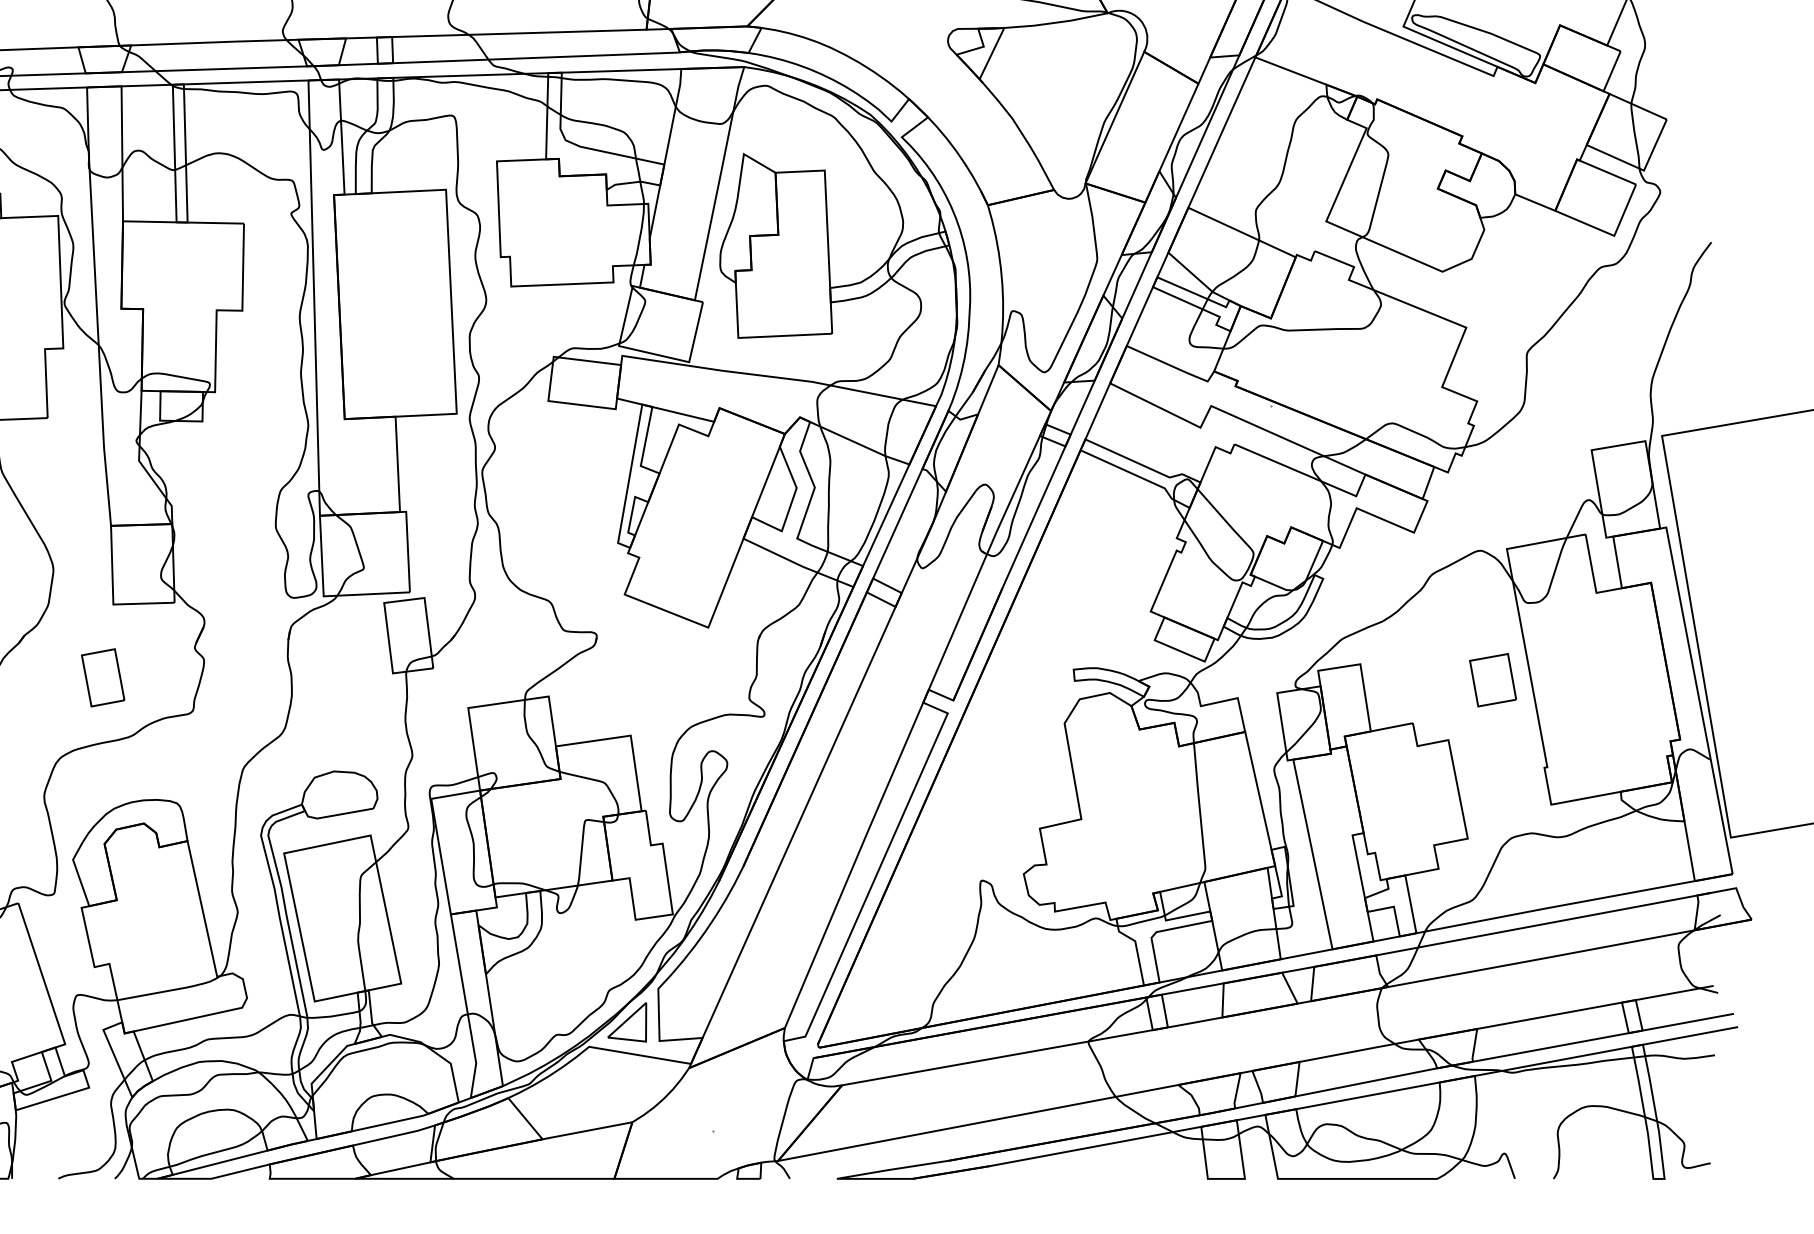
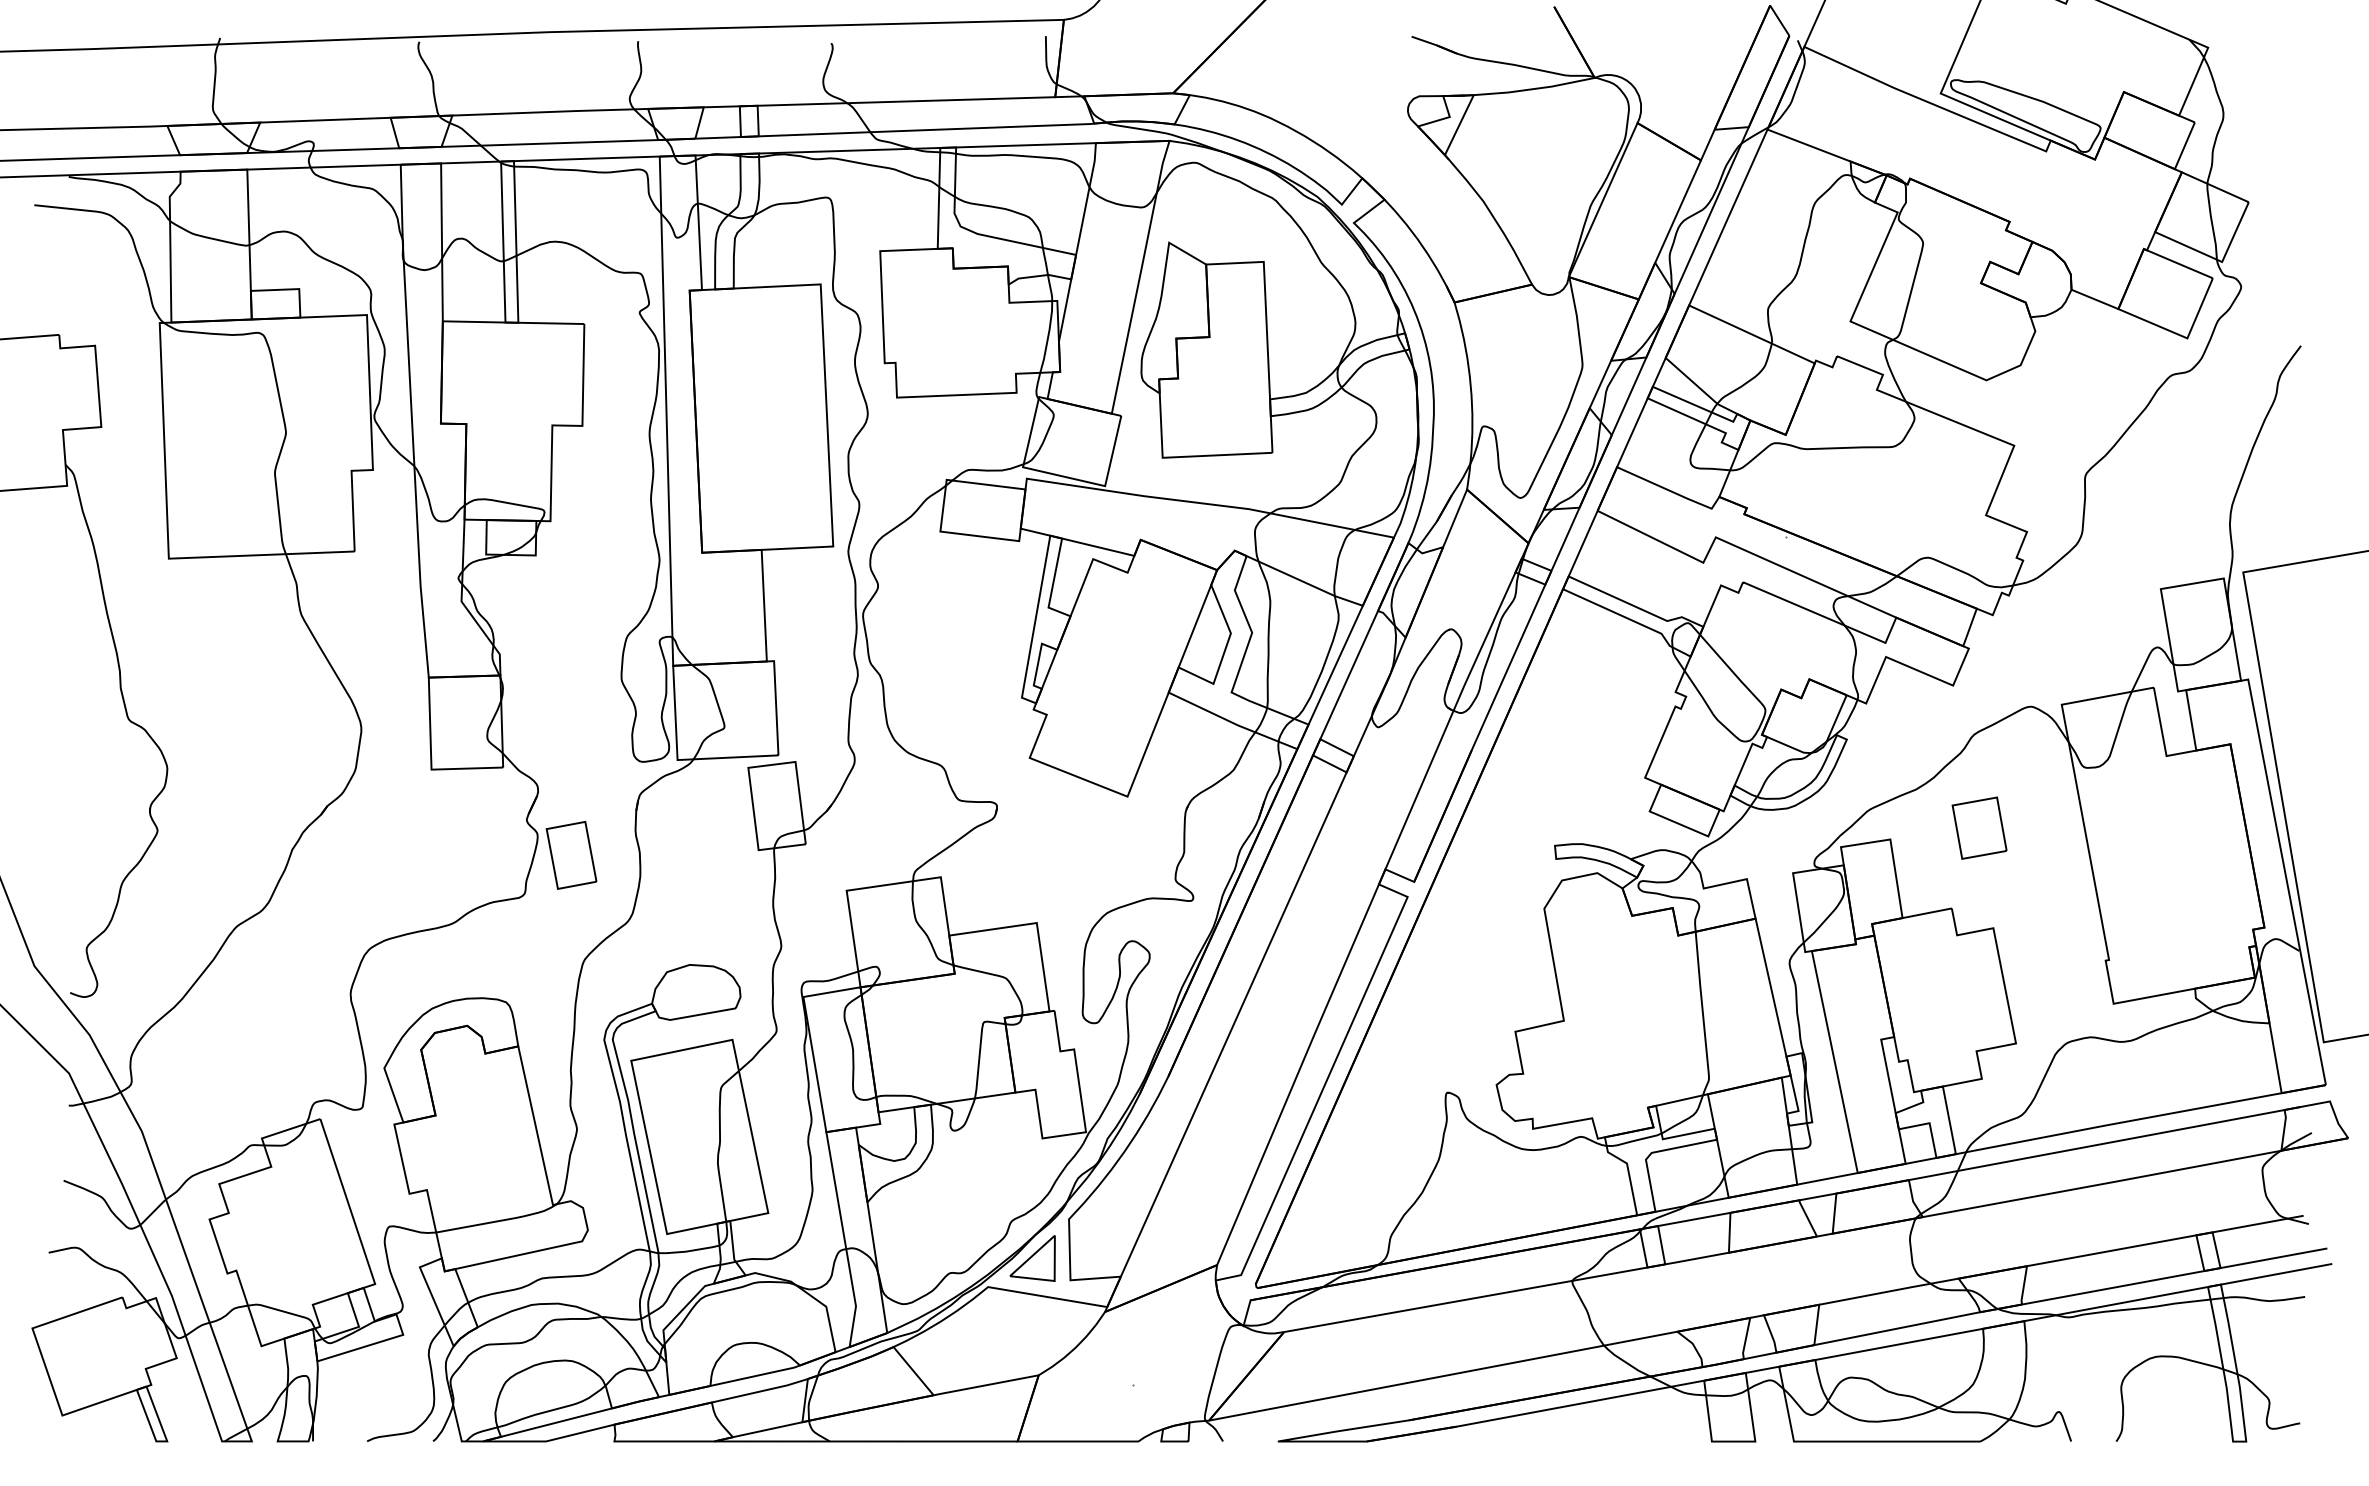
part: (103, 677) -> (571, 854), moved
part: (1493, 679) -> (1979, 827), moved

